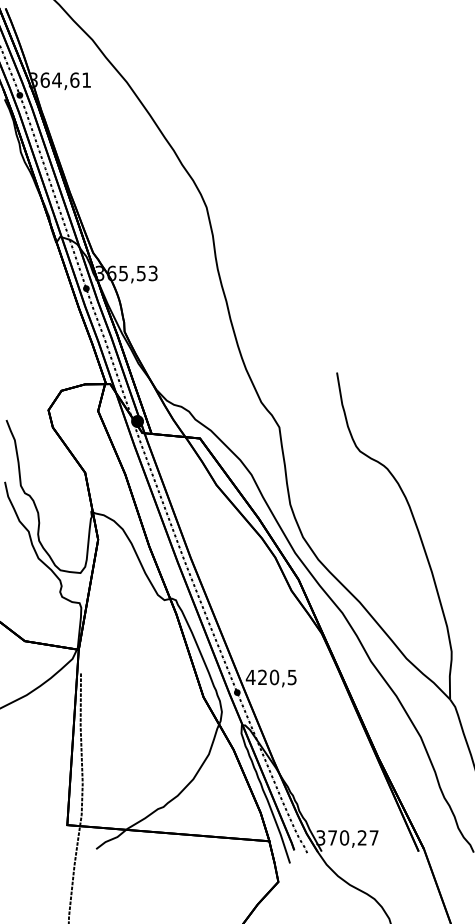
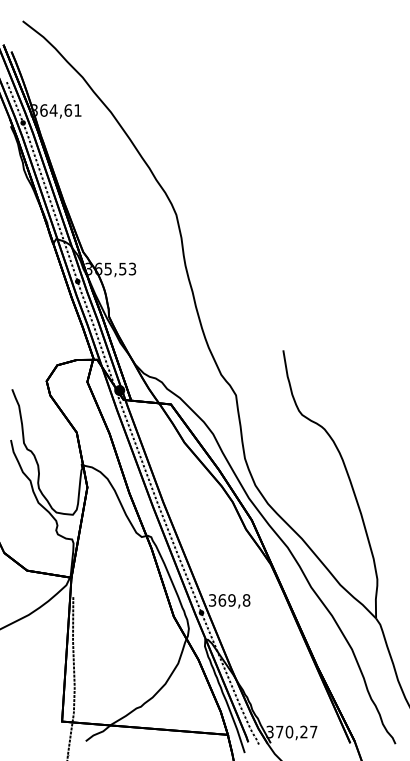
text: (271, 677) -> (229, 600), 420,5 -> 369,8

